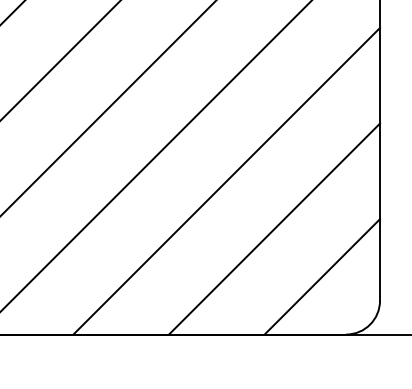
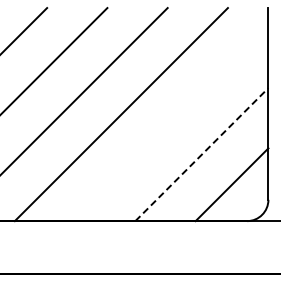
line: (226, 181) -> (171, 124), removed
line: (275, 228) -> (202, 154), solid -> dashed

